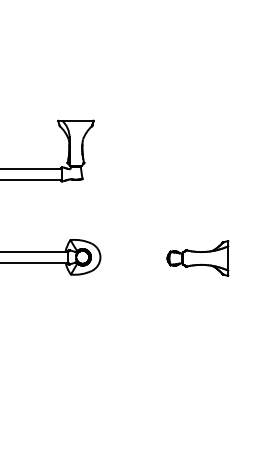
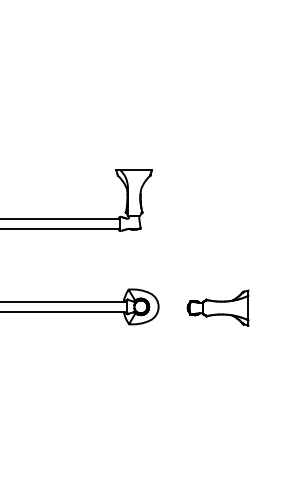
part: (197, 257) -> (217, 307), moved

